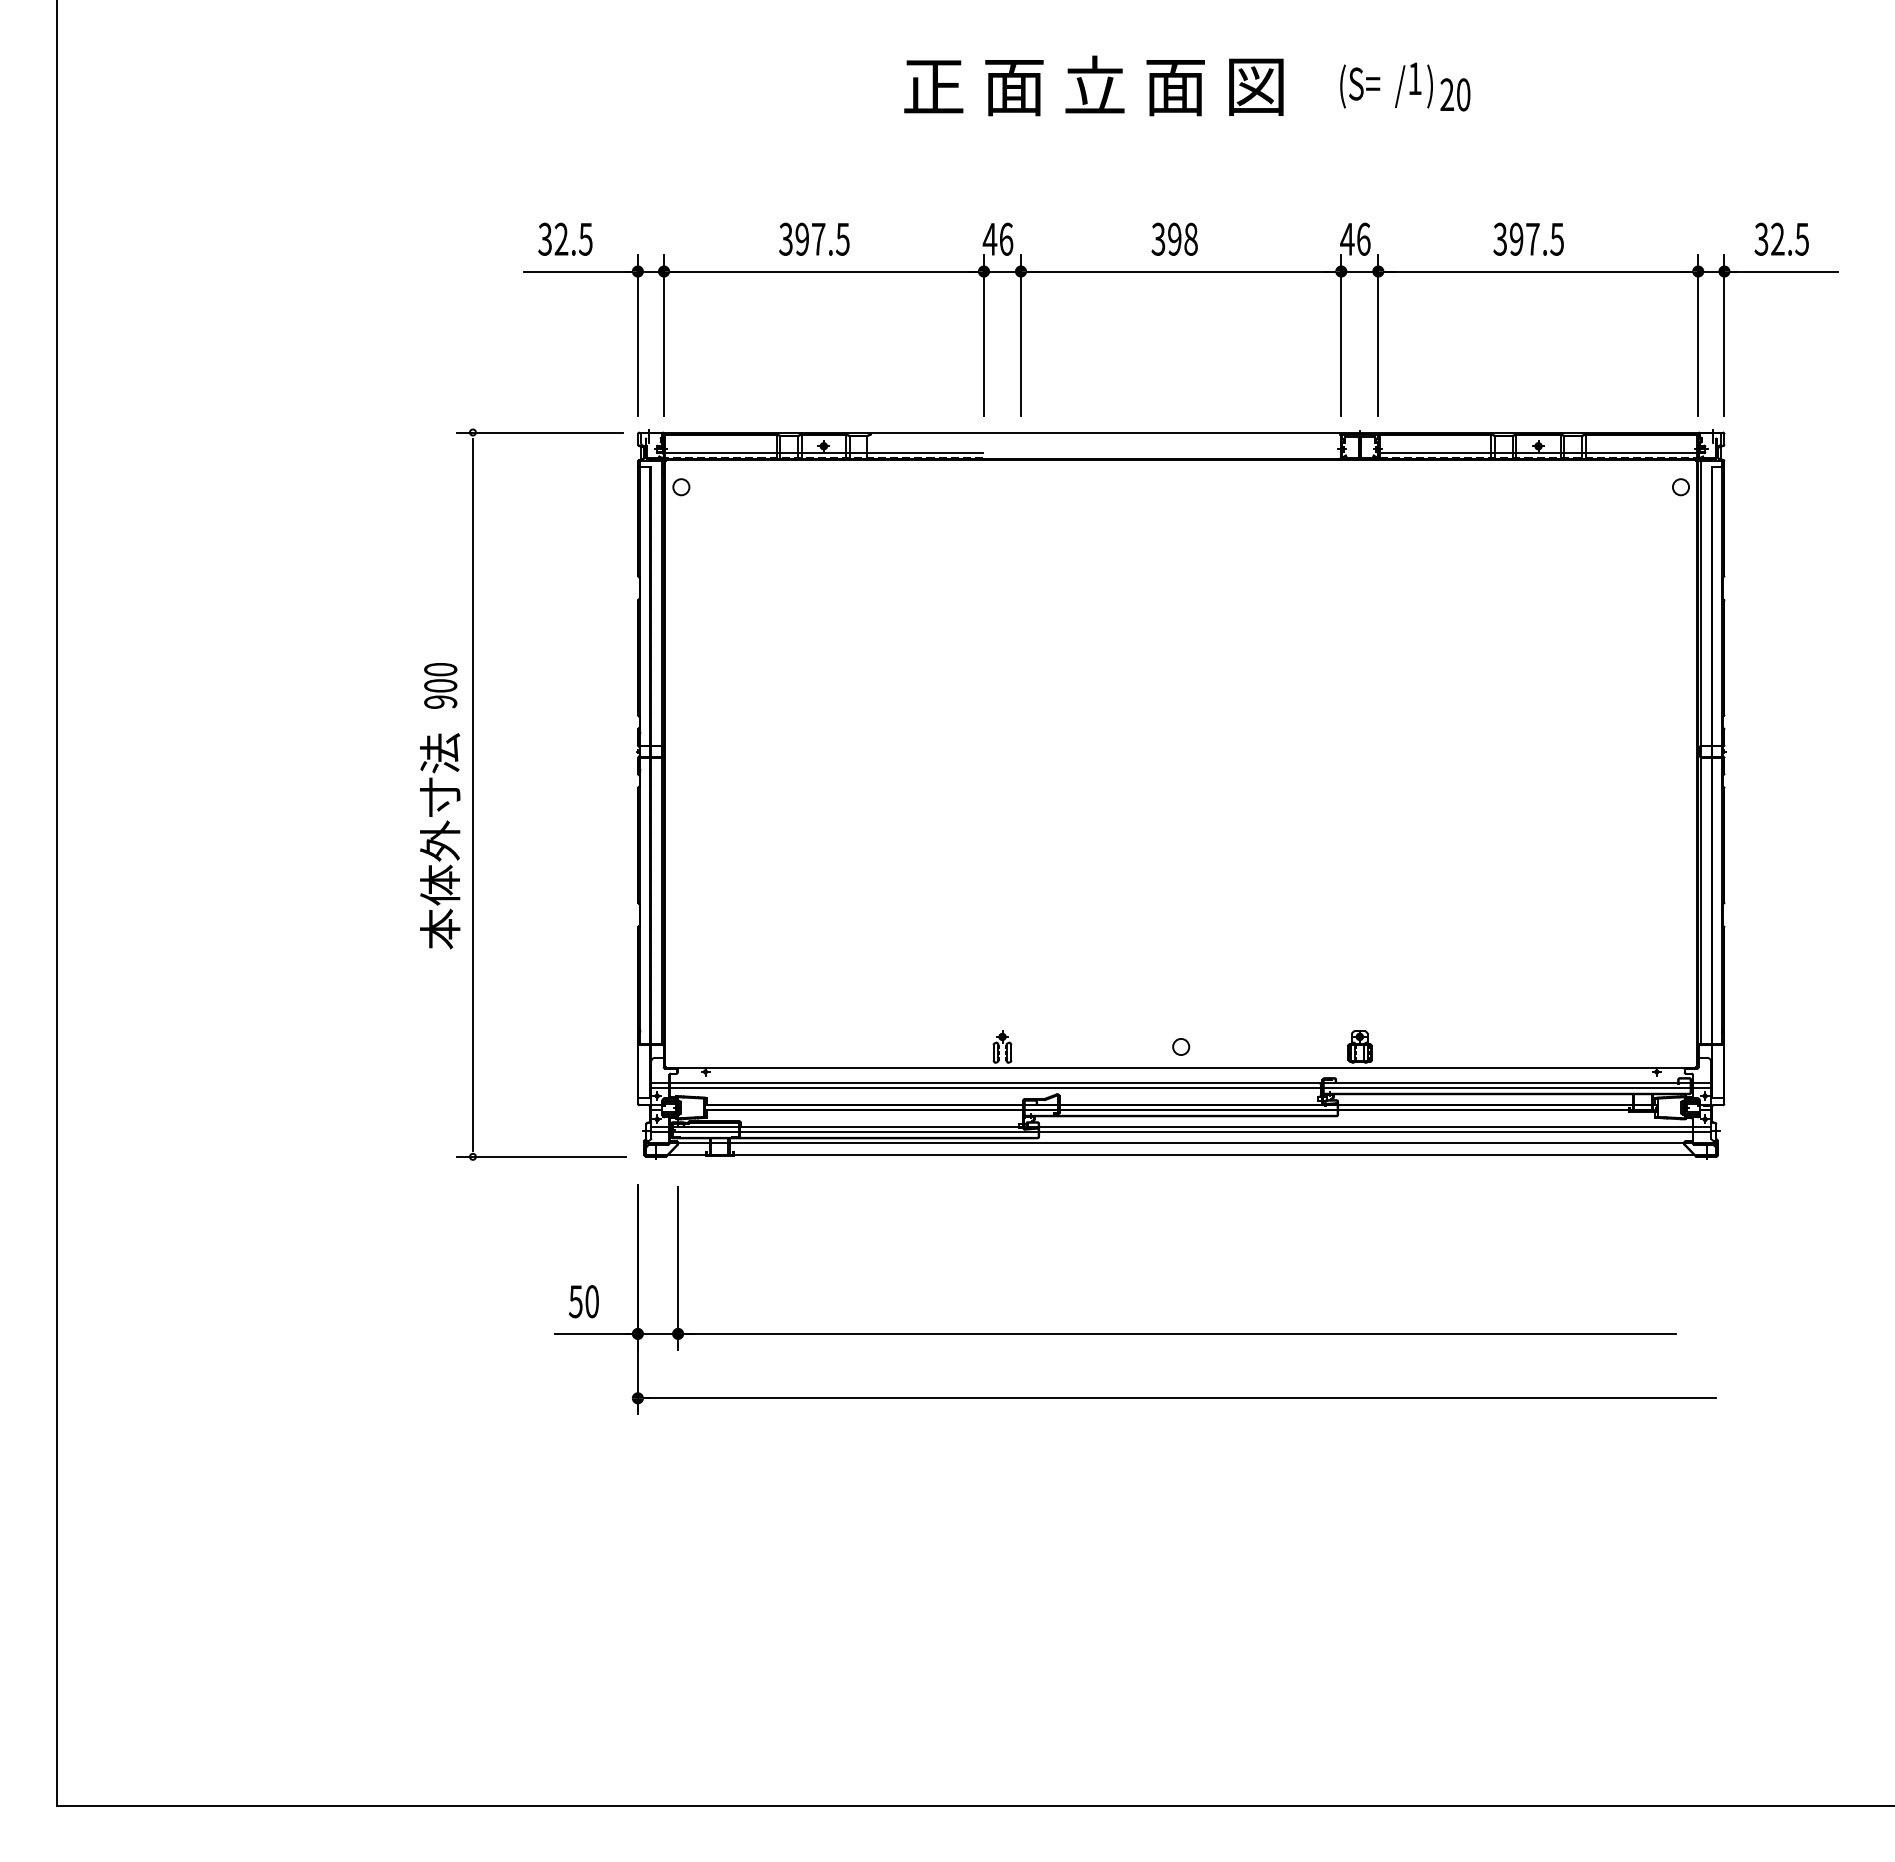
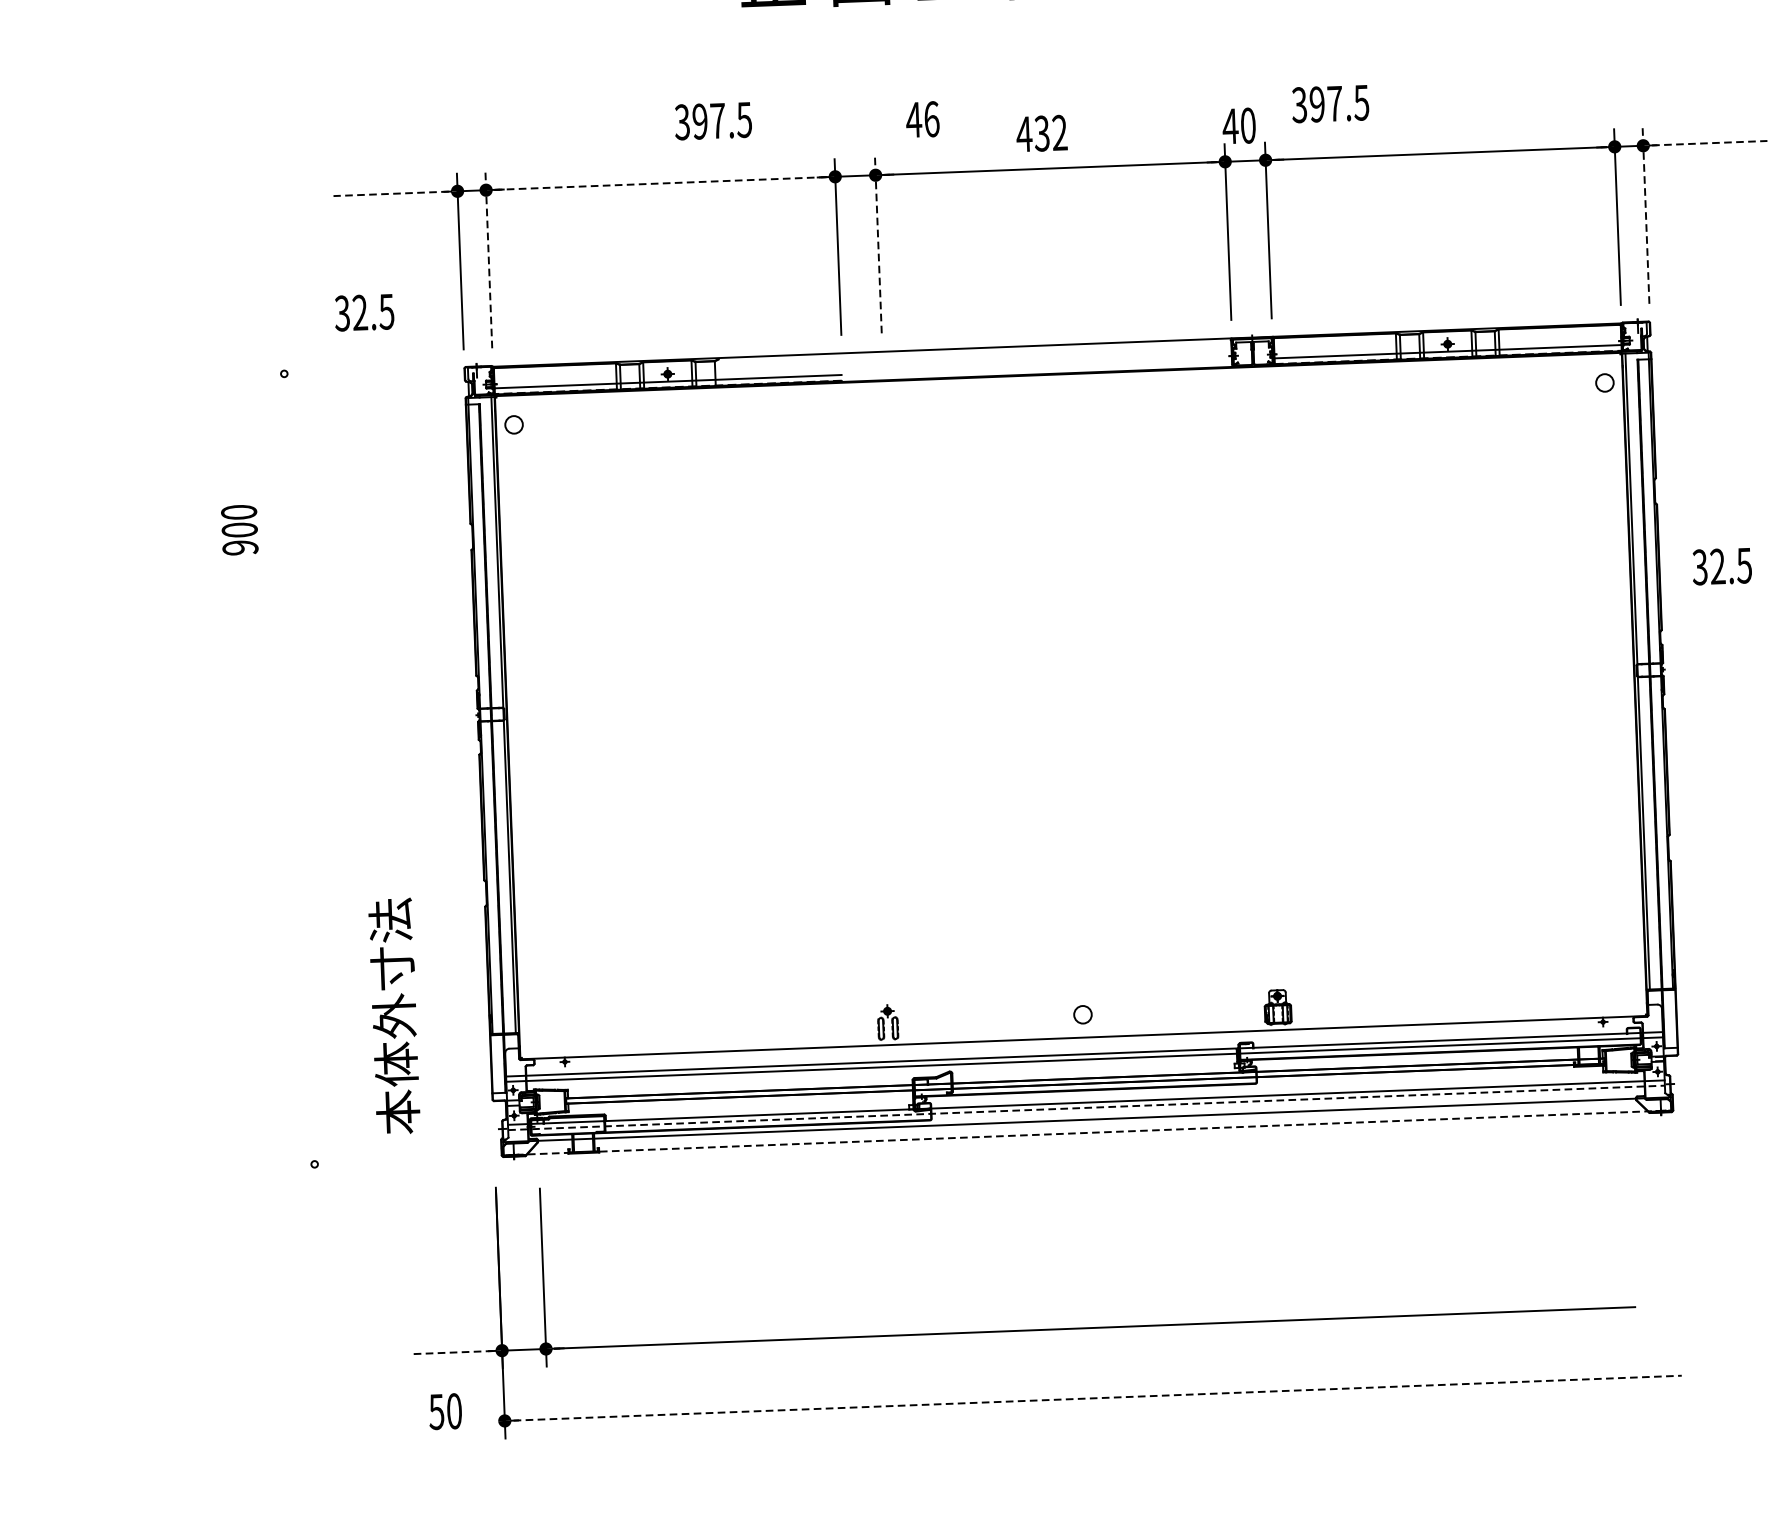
text: (565, 238) -> (364, 311), moved
text: (814, 238) -> (713, 120), moved
text: (997, 238) -> (922, 118), moved
text: (1174, 238) -> (1041, 132), 398 -> 432
text: (1363, 238) -> (1248, 124), 46 -> 40
text: (1528, 238) -> (1330, 103), moved
text: (1781, 238) -> (1721, 565), moved
line: (577, 271) -> (391, 193), solid -> dashed
line: (824, 271) -> (661, 183), solid -> dashed
line: (1785, 271) -> (1709, 143), solid -> dashed
line: (664, 335) -> (489, 259), solid -> dashed
line: (1021, 335) -> (878, 245), solid -> dashed
line: (1724, 335) -> (1646, 215), solid -> dashed
line: (539, 432) -> (356, 371), removed
text: (440, 685) -> (239, 529), moved
line: (472, 794) -> (299, 768), removed
text: (440, 841) -> (394, 1016), moved
line: (1181, 1132) -> (1086, 1108), solid -> dashed
line: (1181, 1155) -> (1087, 1133), solid -> dashed
line: (541, 1156) -> (389, 1161), removed
text: (583, 1301) -> (444, 1411), moved
line: (592, 1333) -> (452, 1352), solid -> dashed
line: (1181, 1398) -> (1098, 1398), solid -> dashed

